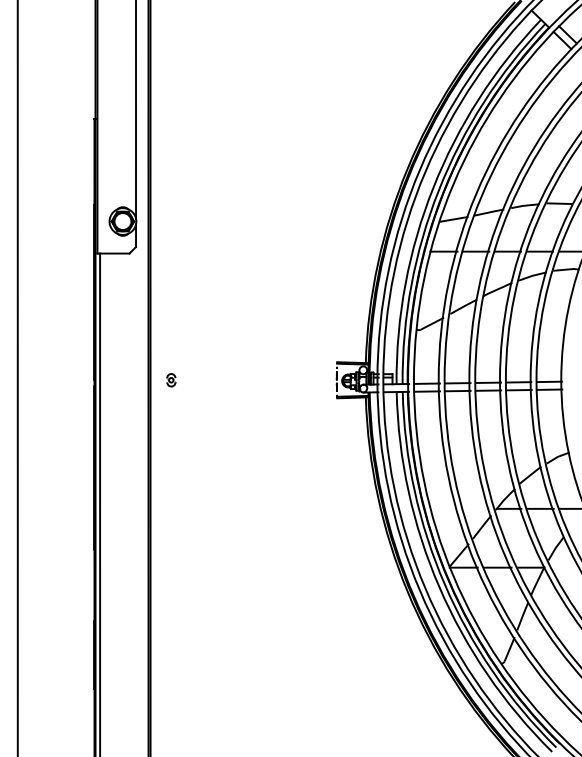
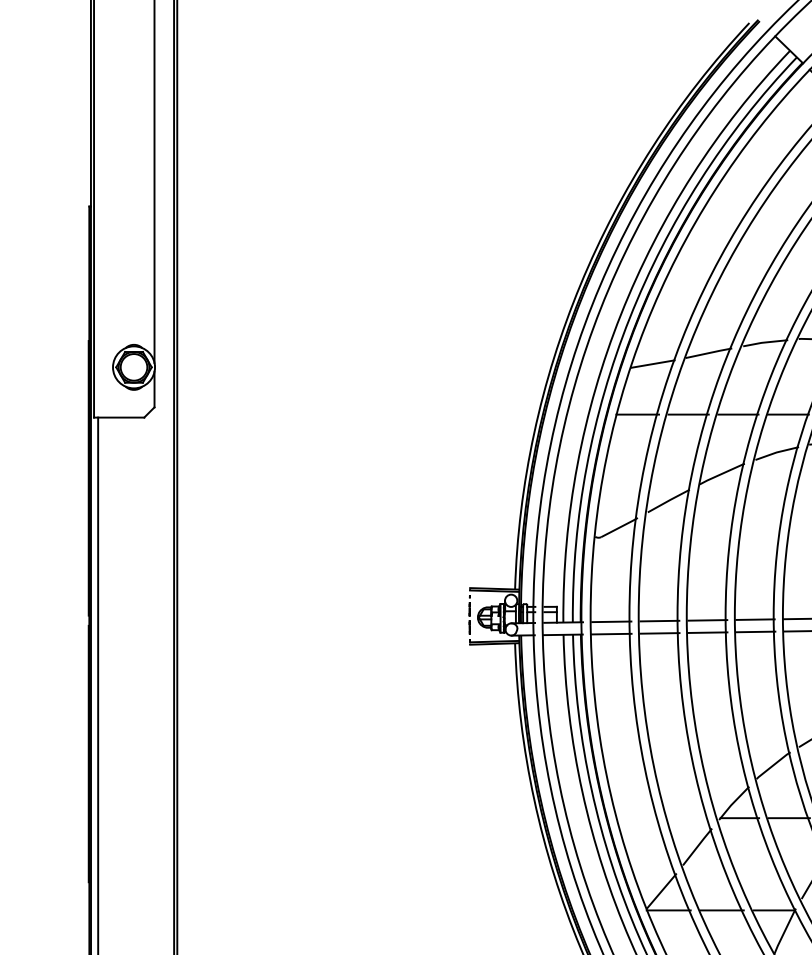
part: (171, 380) -> (210, 616), removed

